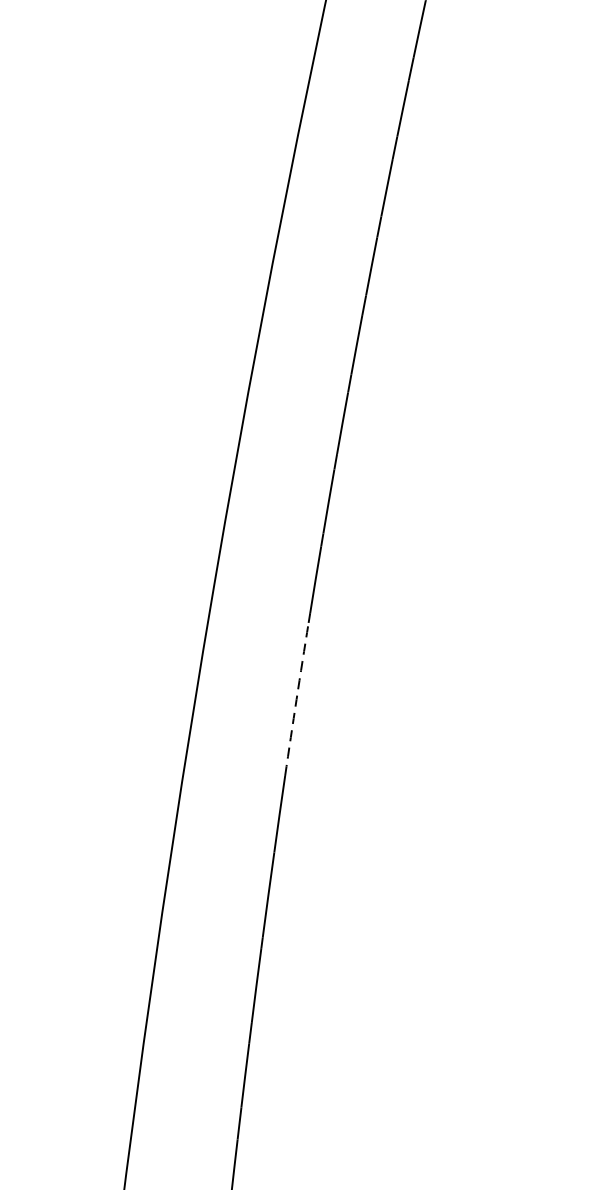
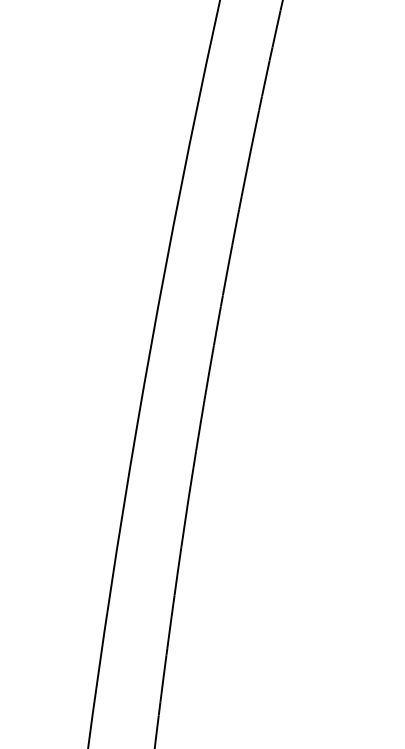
arc: (296, 699) -> (188, 499), dashed -> solid

